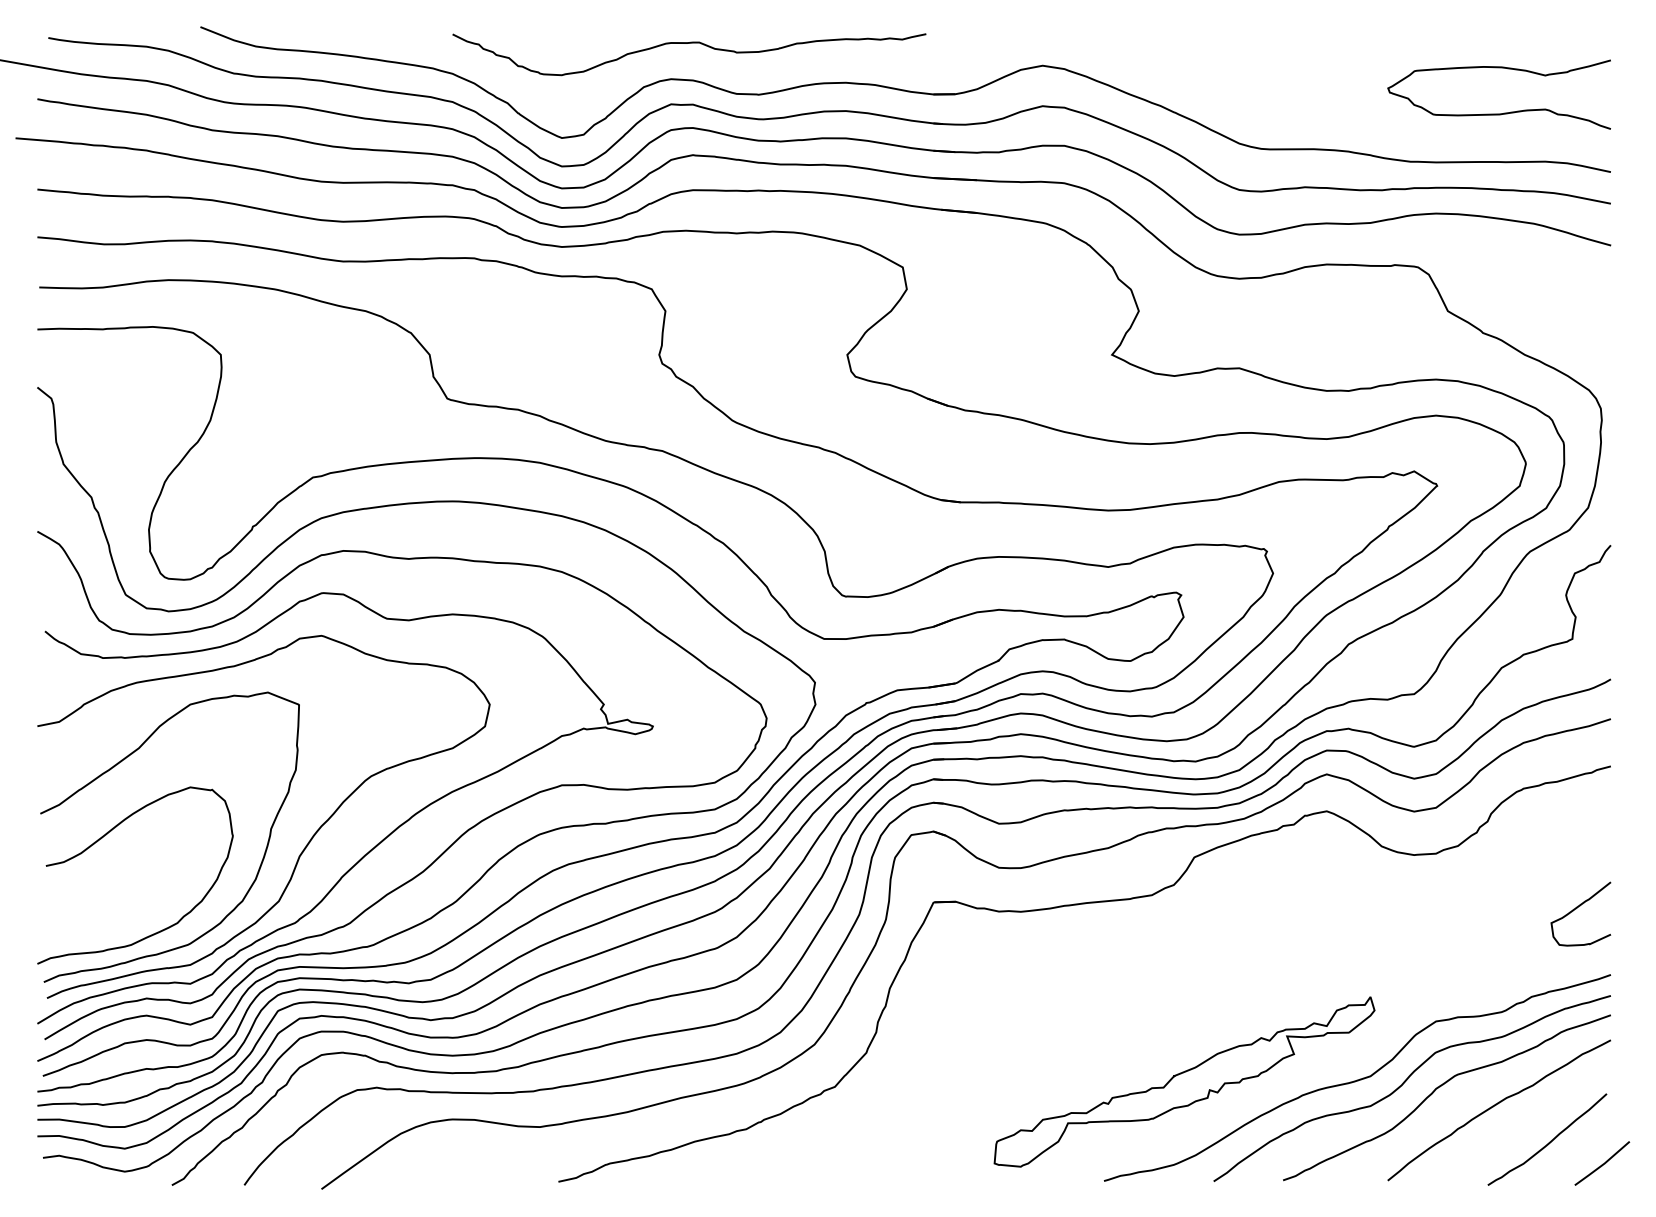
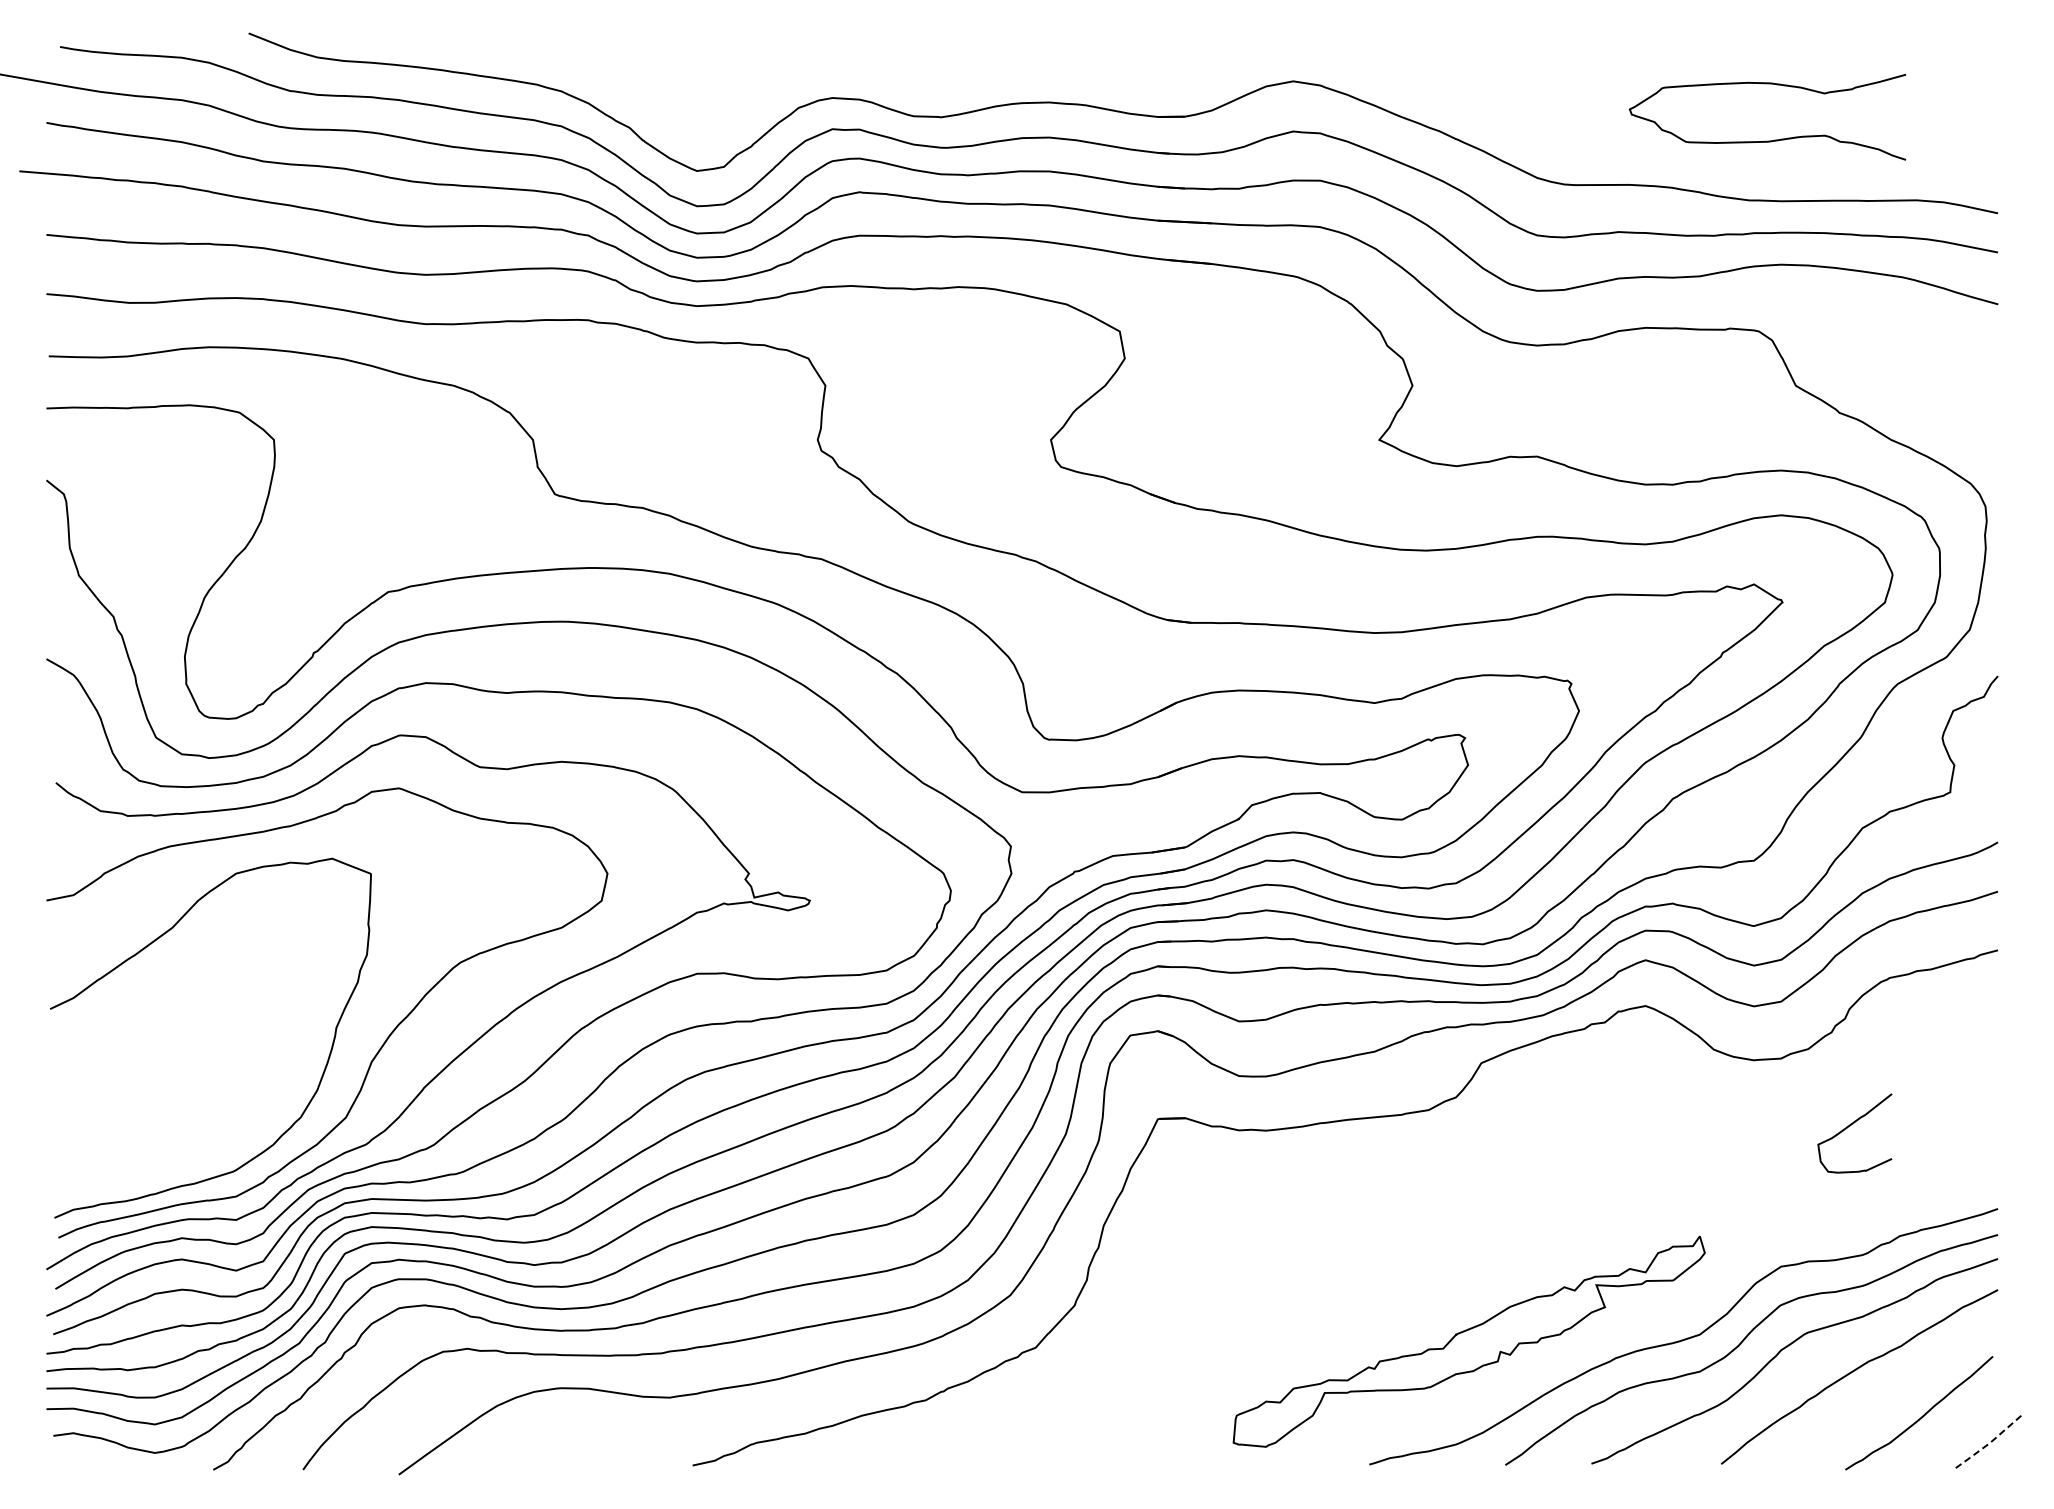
curve: (688, 44) -> (853, 54), removed
curve: (1499, 113) -> (1767, 140), moved
curve: (106, 835) -> (132, 1035), removed
curve: (1577, 908) -> (1850, 1126), moved
line: (1602, 1164) -> (1987, 1444), solid -> dashed

